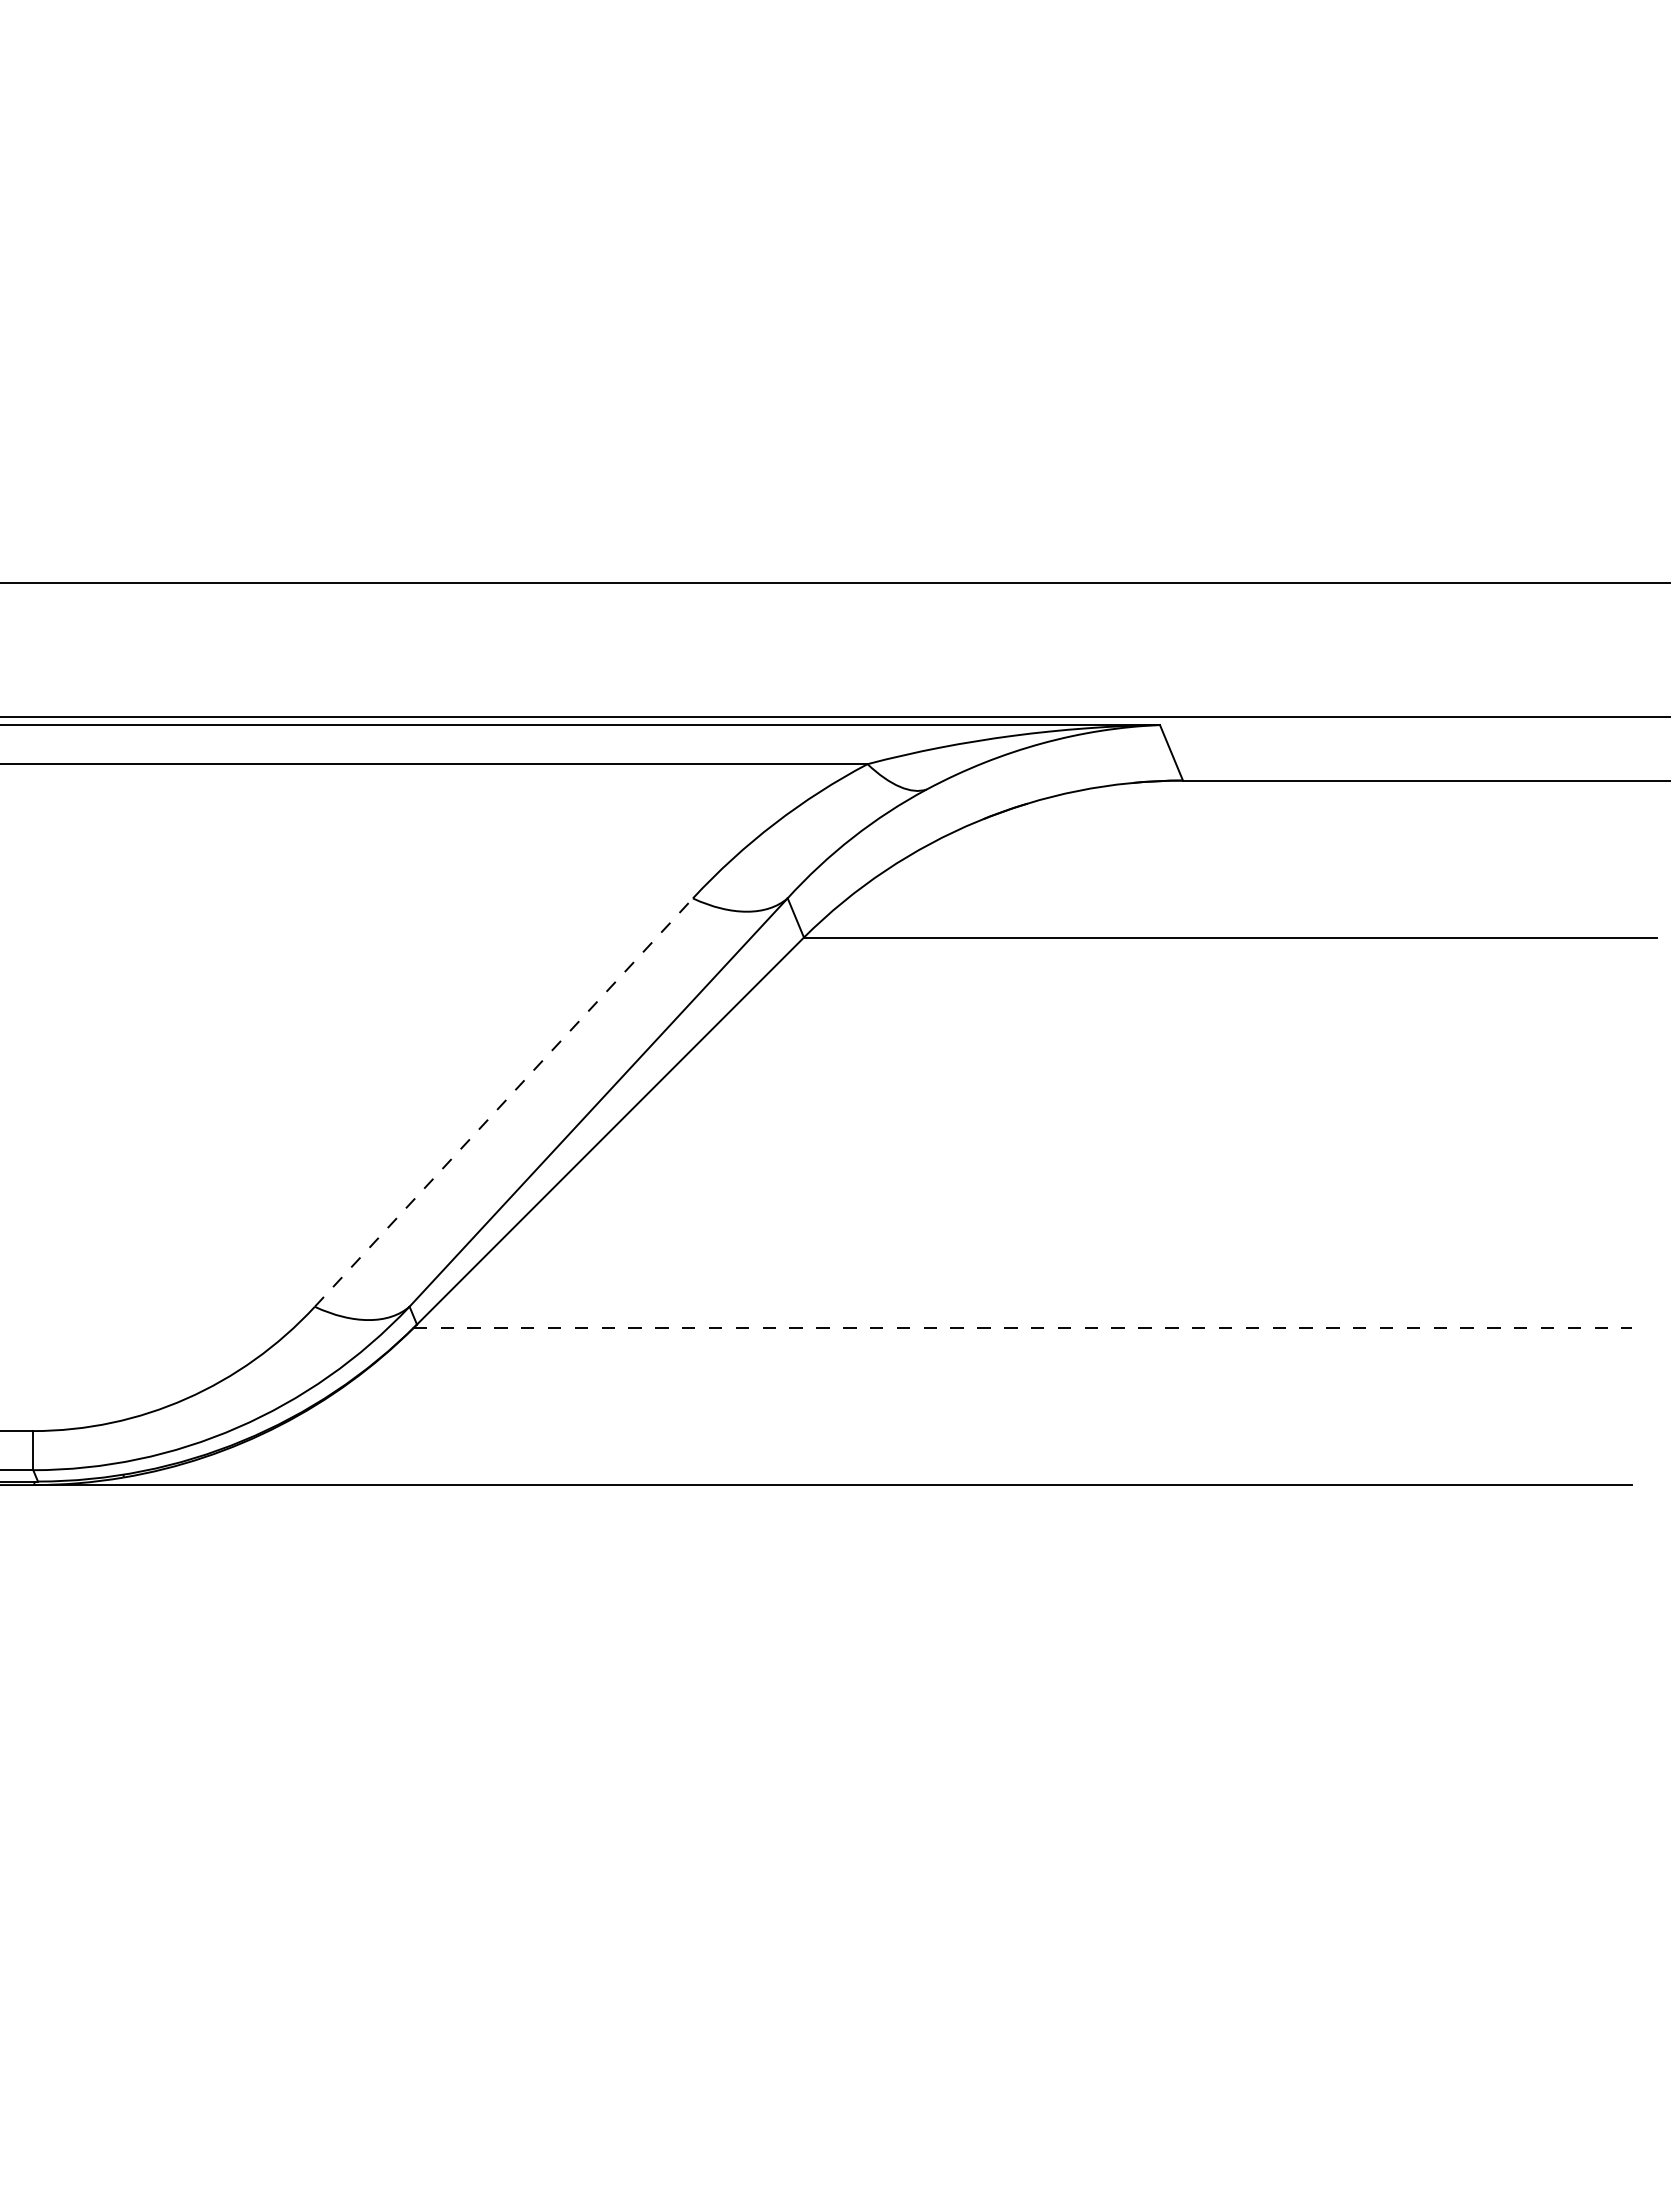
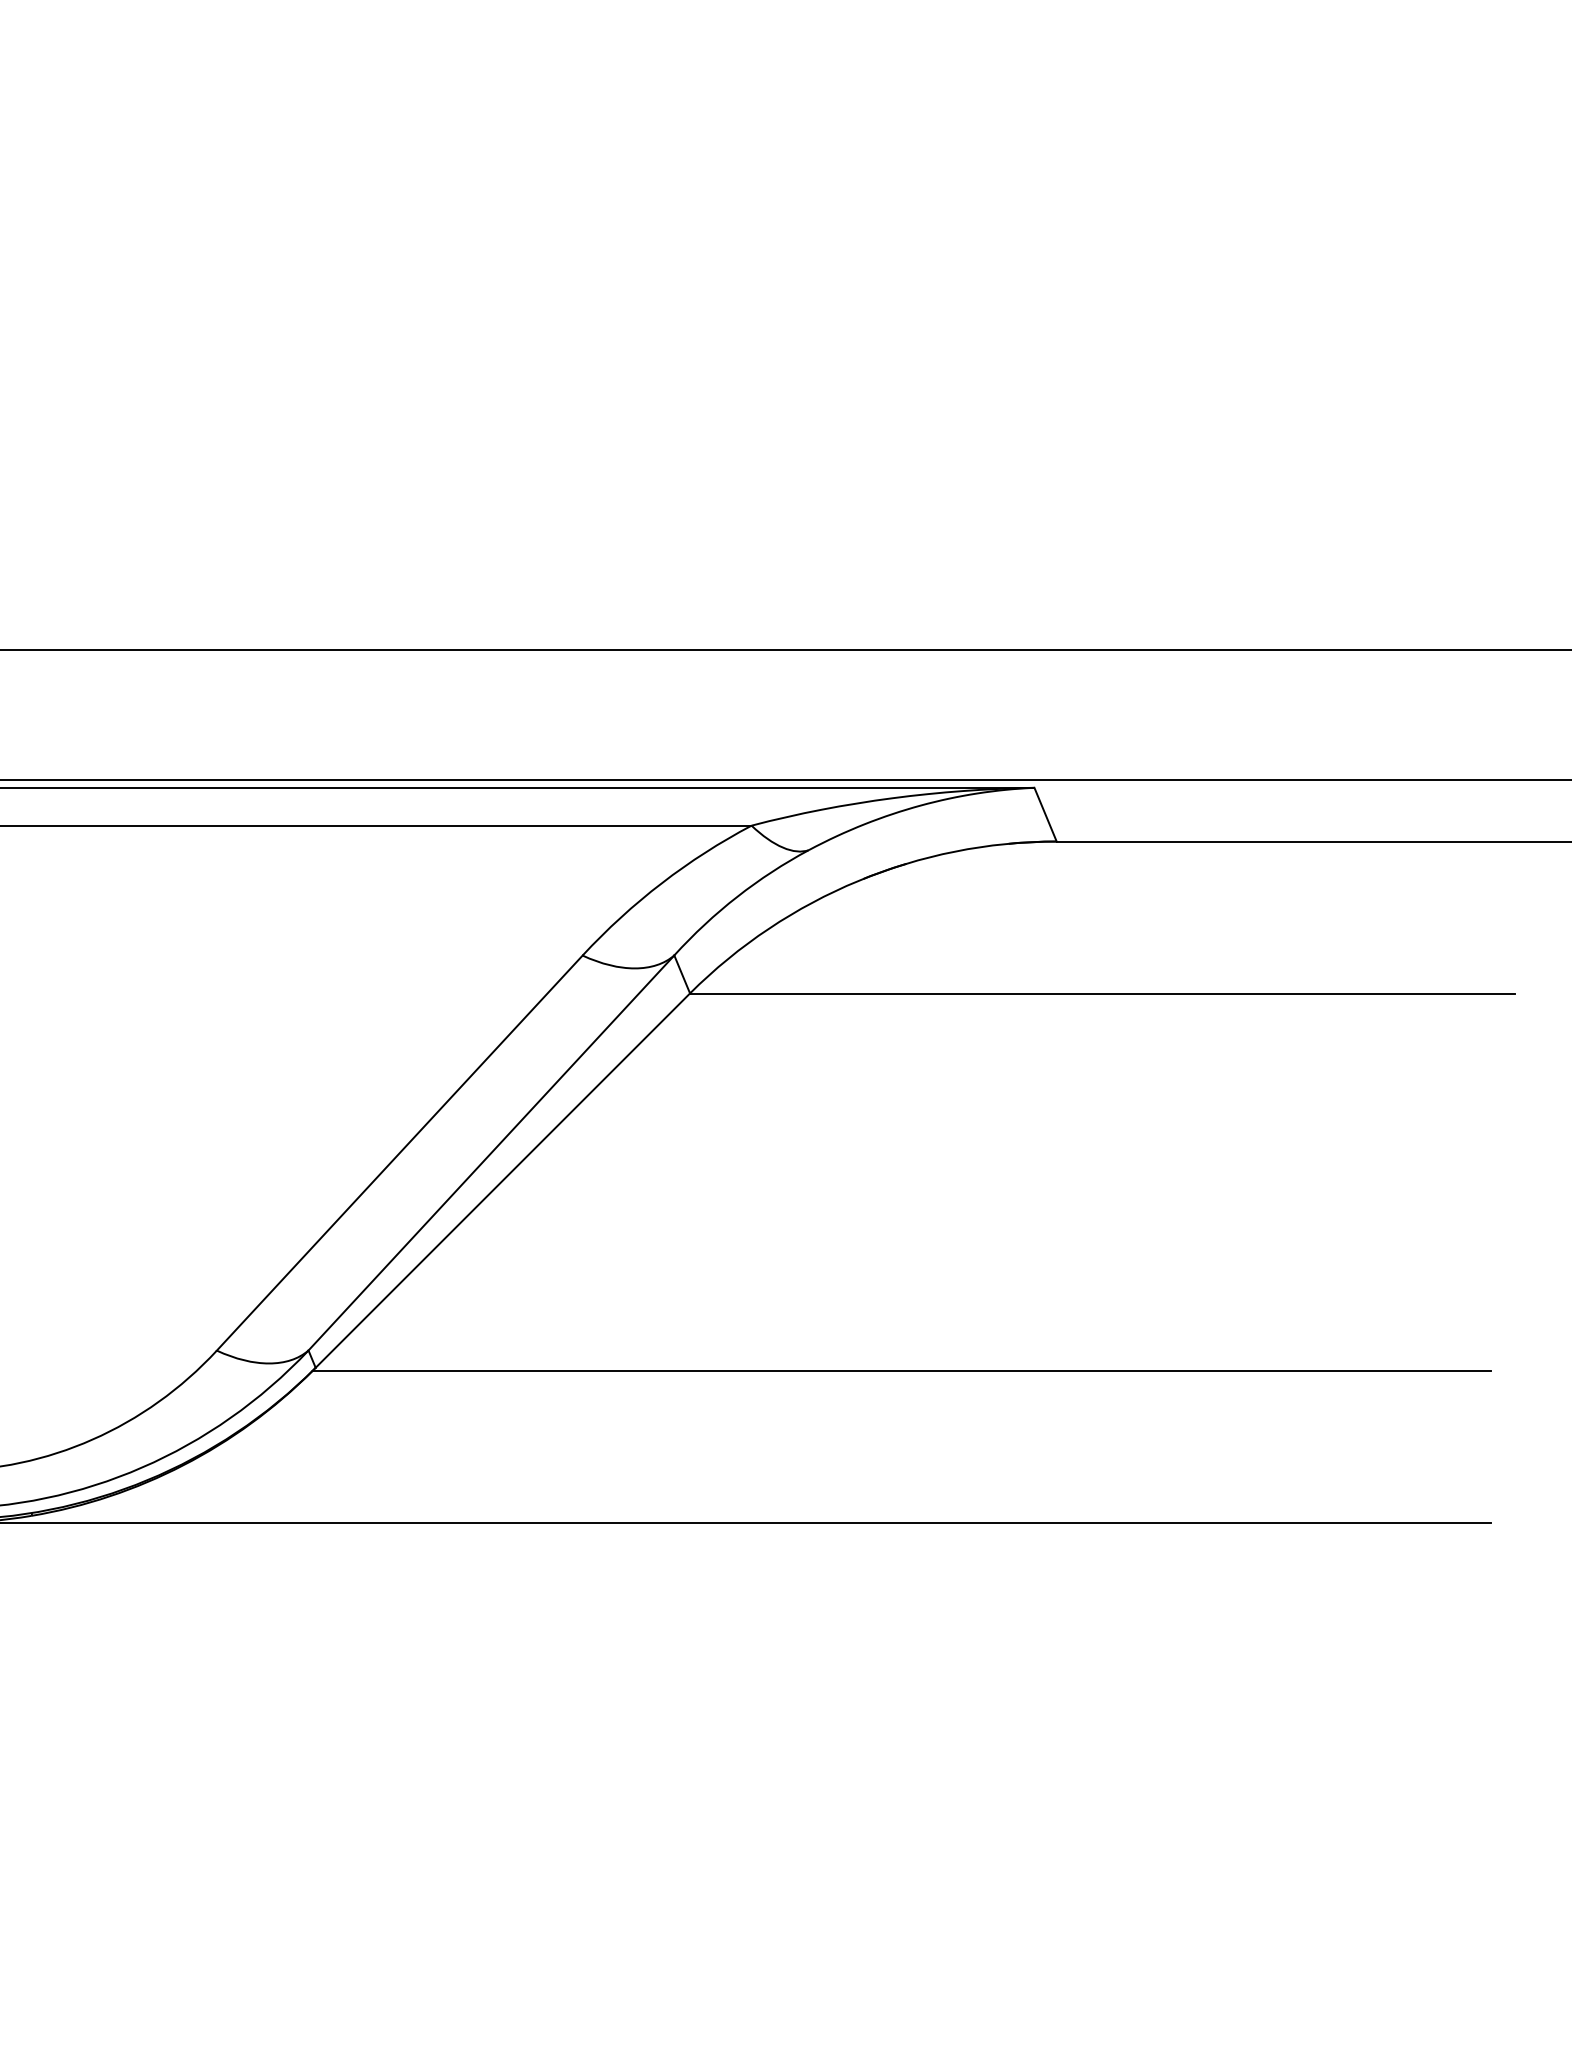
line: (504, 1102) -> (400, 1152), dashed -> solid
line: (1023, 1327) -> (902, 1370), dashed -> solid

